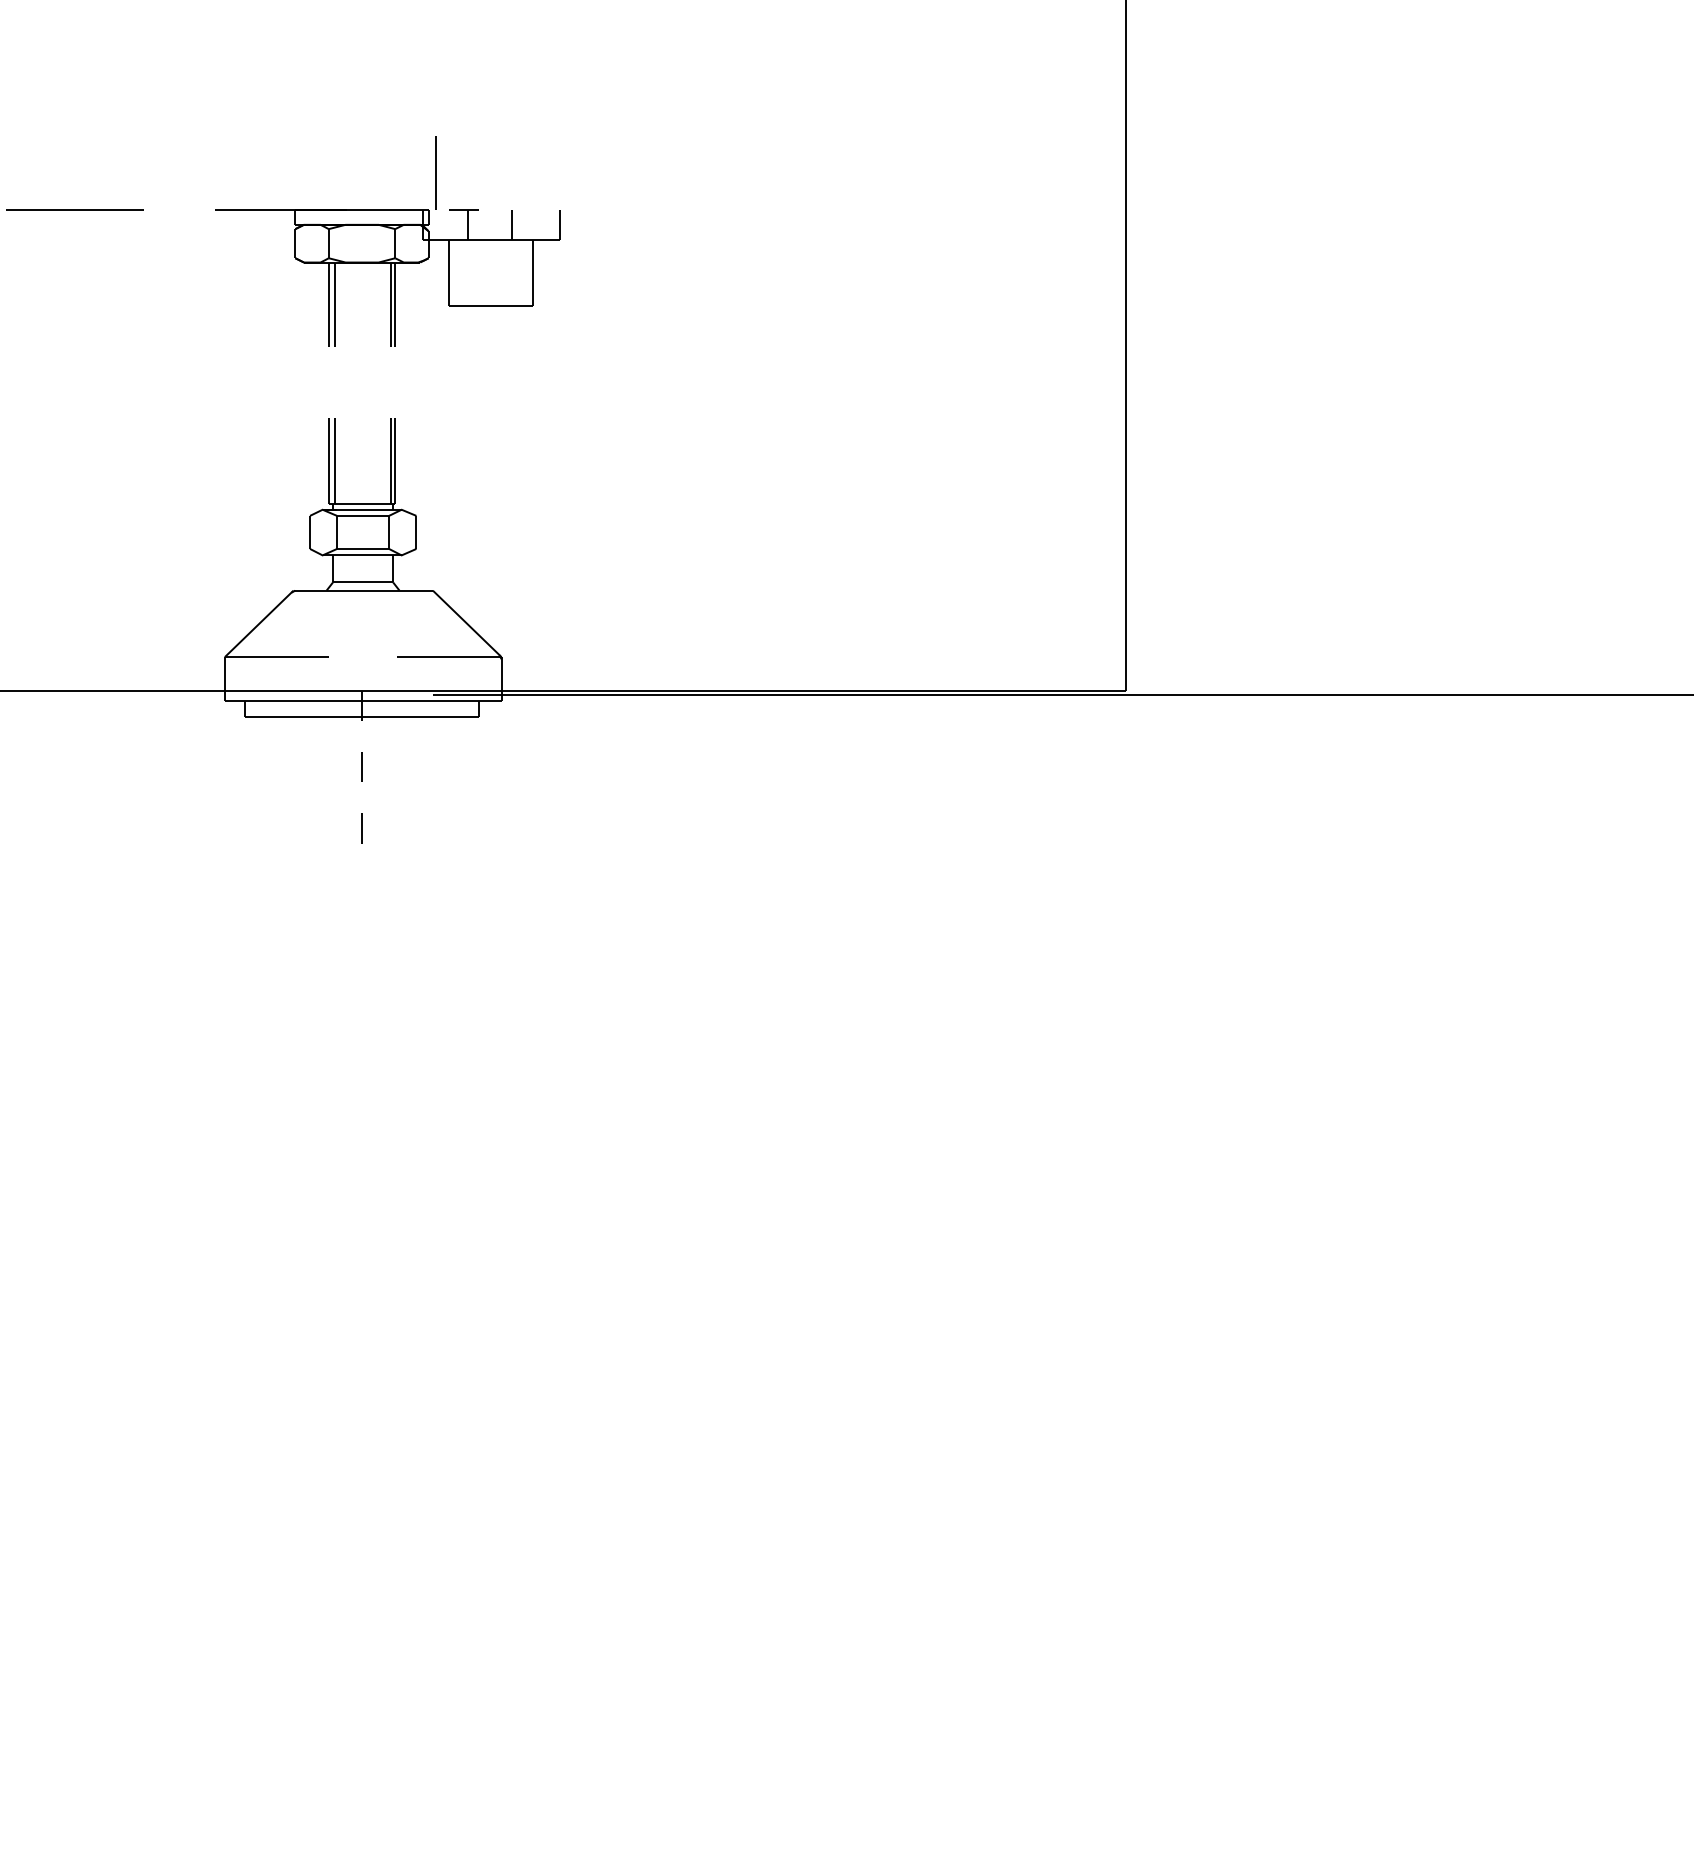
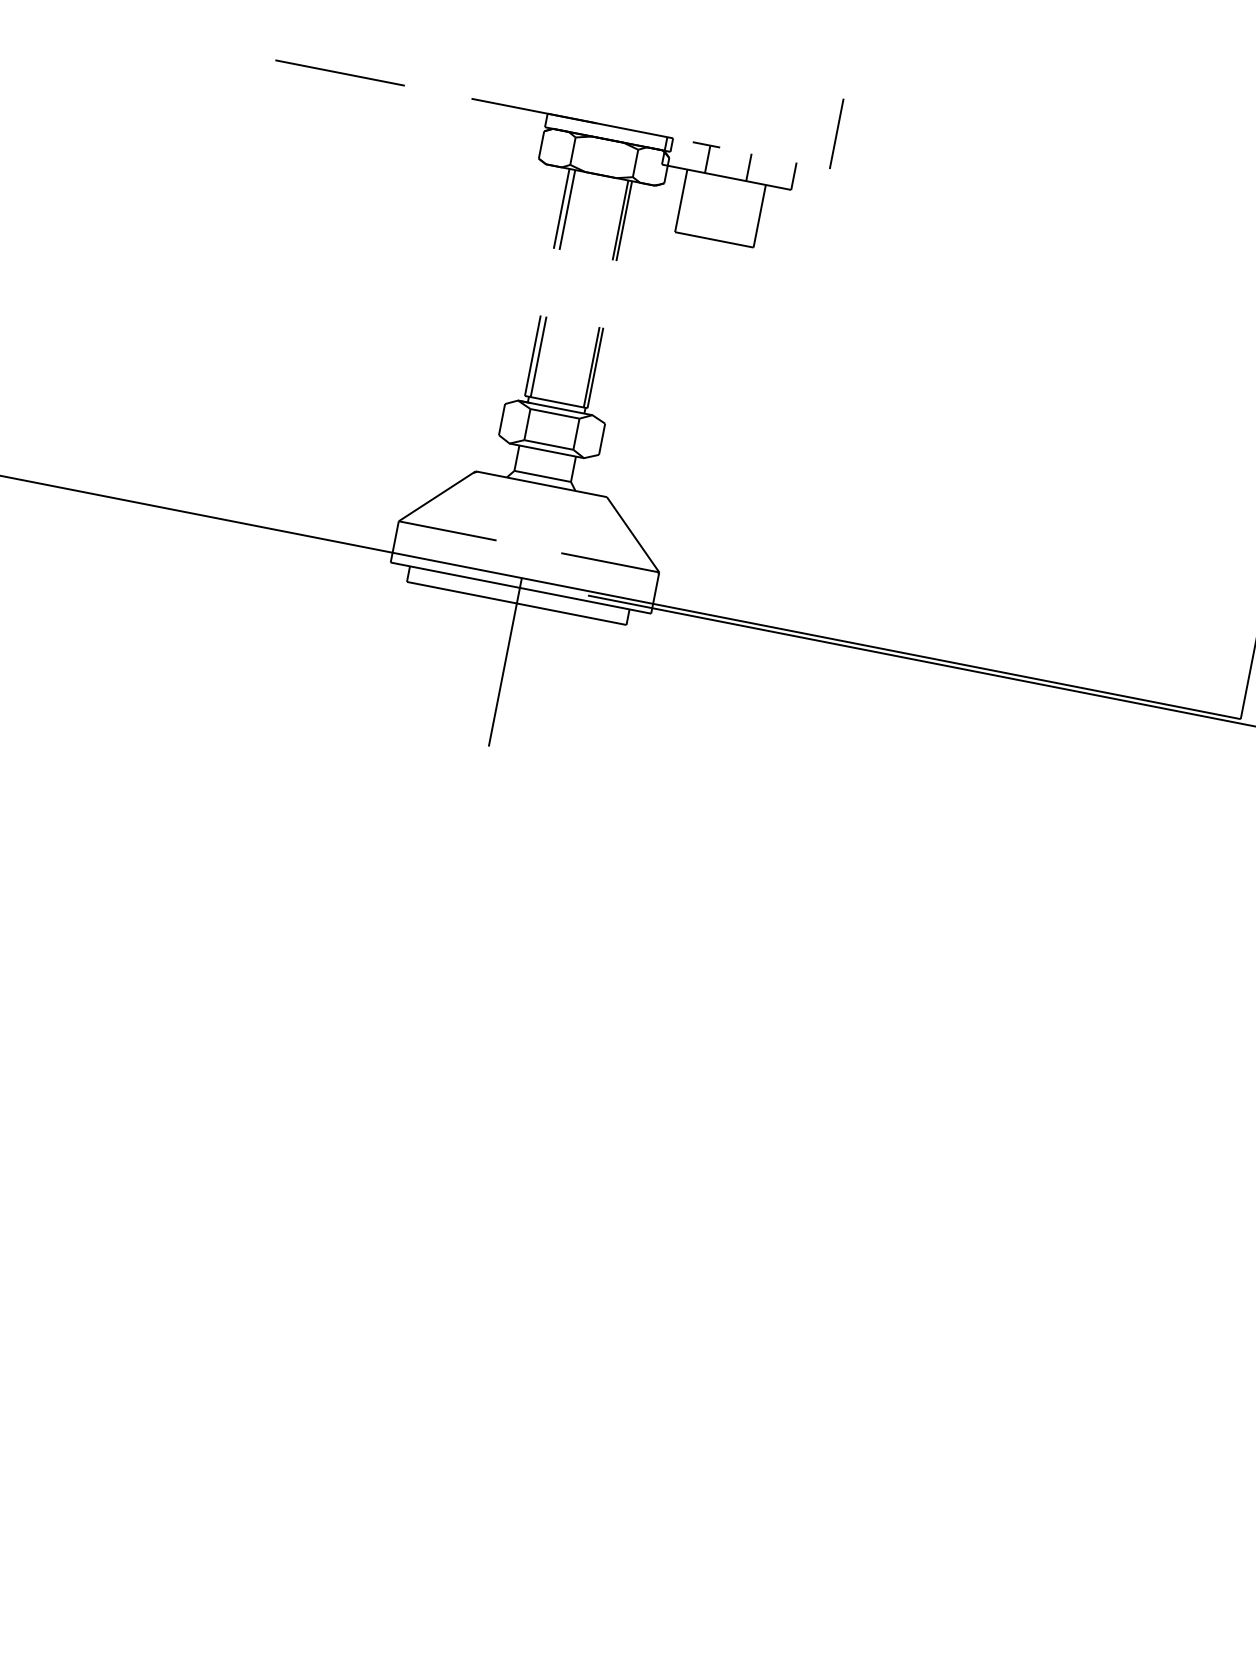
line: (435, 172) -> (836, 133), moved
line: (362, 780) -> (505, 662), dashed -> solid

